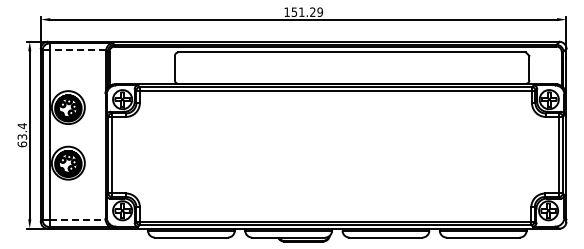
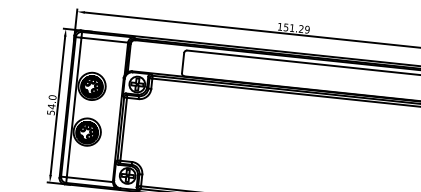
line: (77, 50) -> (104, 40), dashed -> solid
text: (22, 135) -> (51, 105), 63.4 -> 54.0
line: (78, 220) -> (90, 180), dashed -> solid

